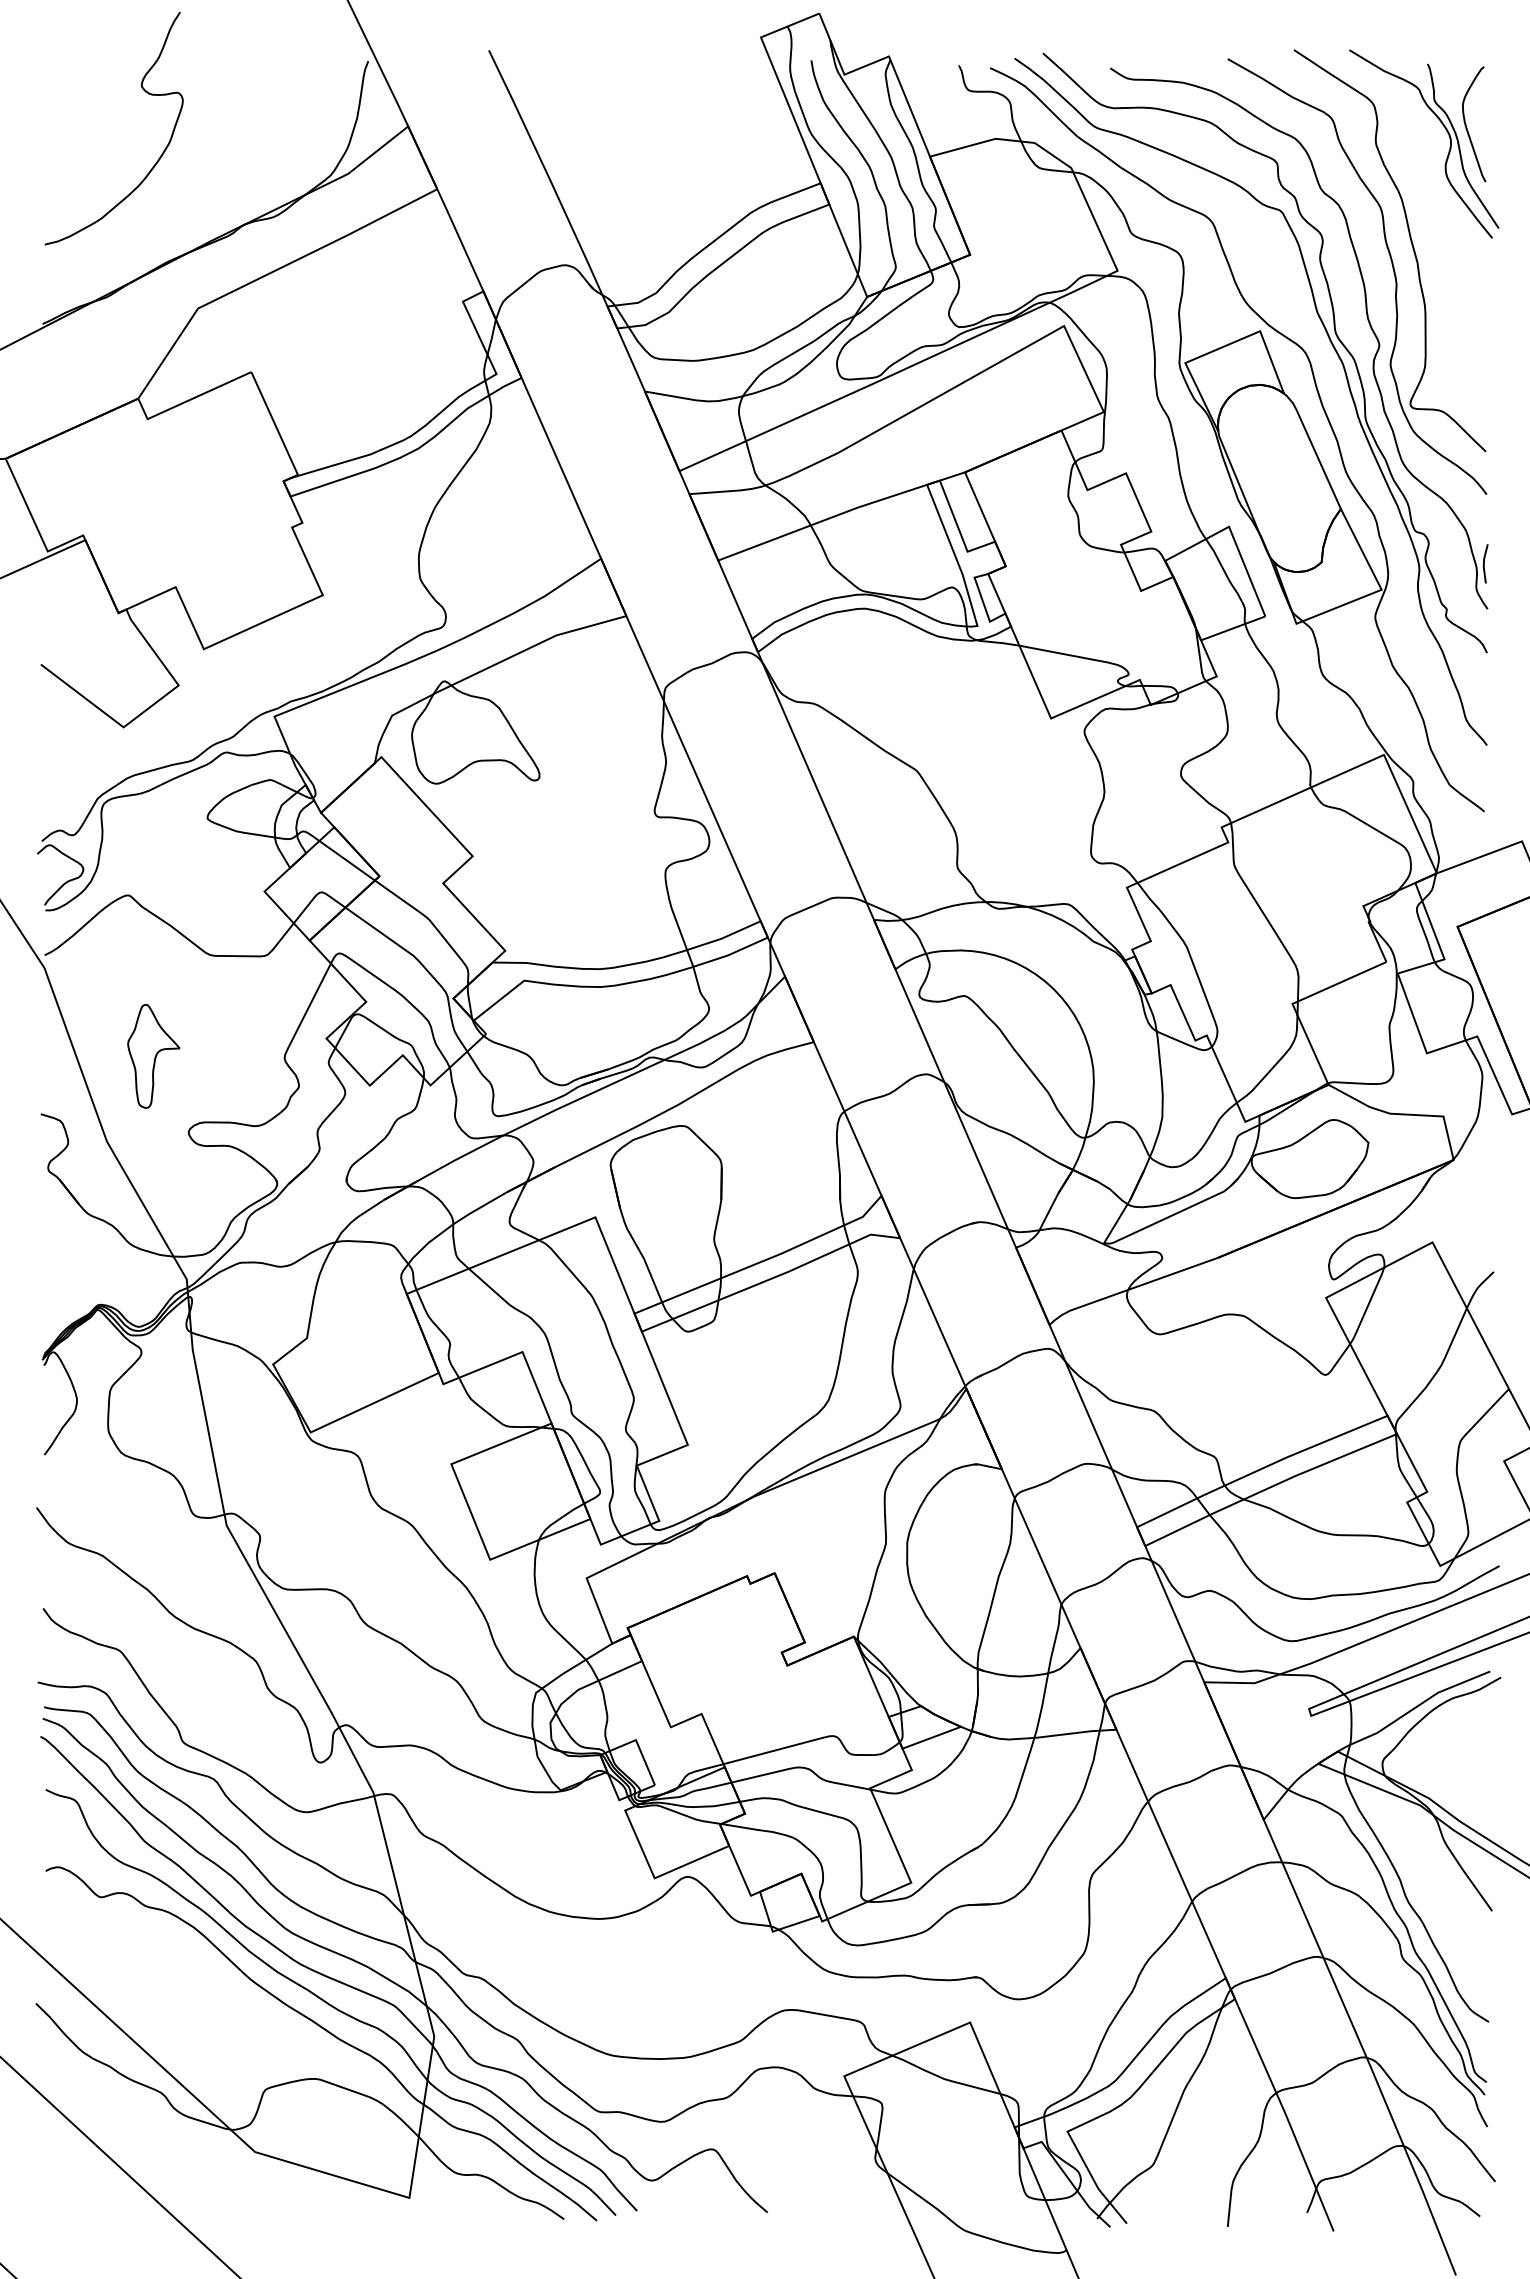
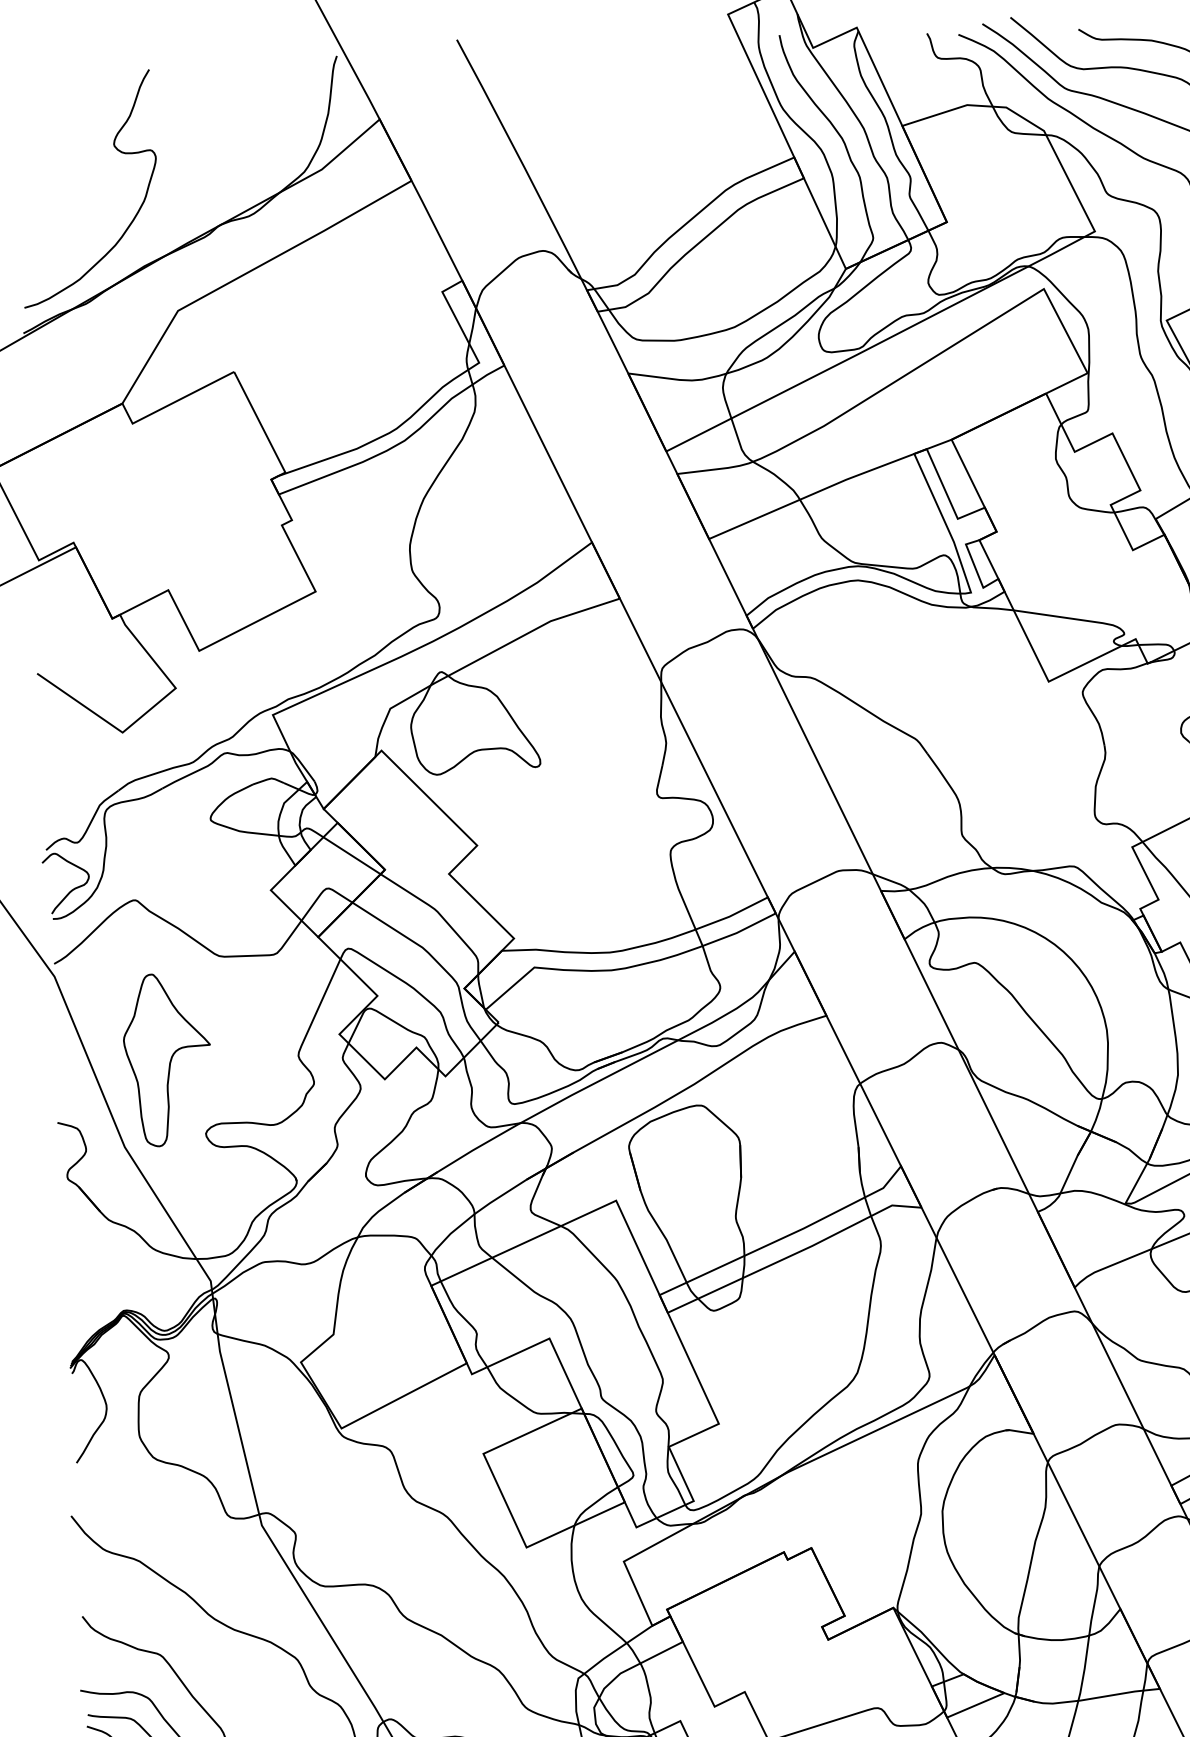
curve: (145, 92) -> (118, 151), moved
part: (153, 1056) -> (167, 1060), size x1.67

